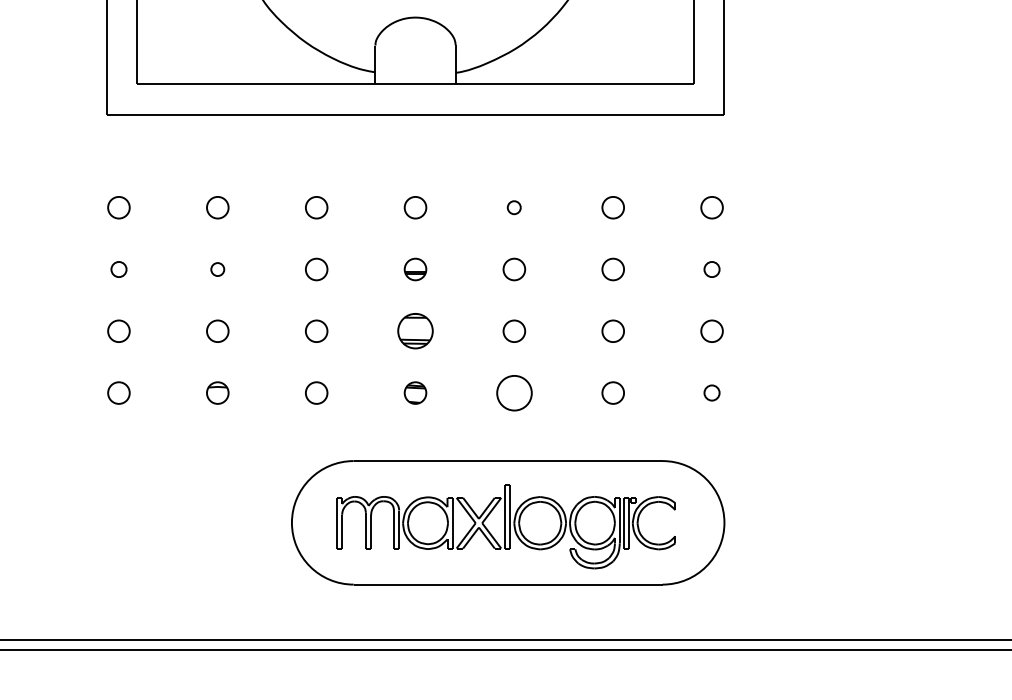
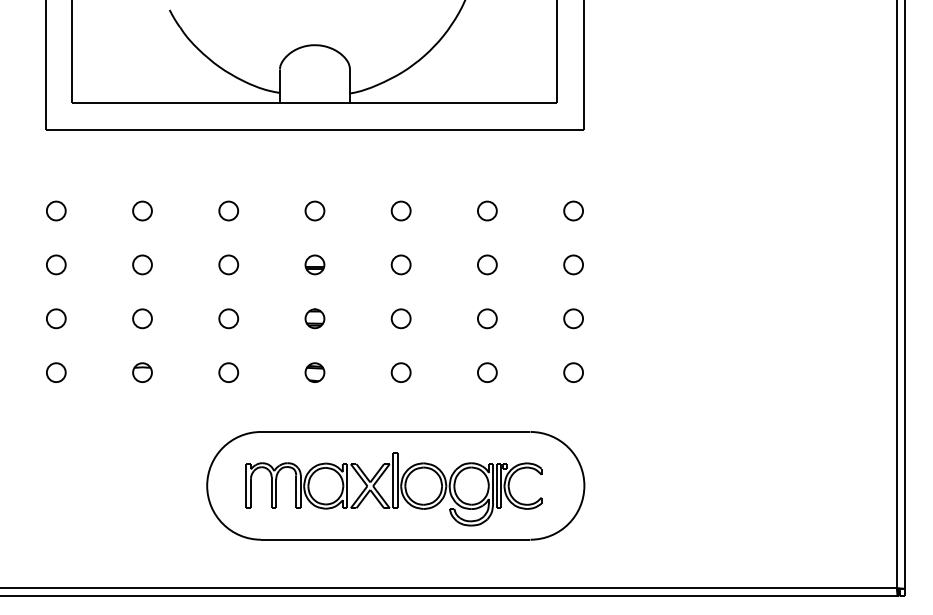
part: (513, 207) -> (400, 210), size x1.67
part: (119, 269) -> (56, 264), size x1.43
part: (217, 269) -> (142, 264), size x1.67
part: (711, 269) -> (573, 264), size x1.43
part: (414, 330) -> (314, 318), size x0.62
part: (513, 392) -> (400, 372), size x0.62
part: (711, 392) -> (573, 372), size x1.43

